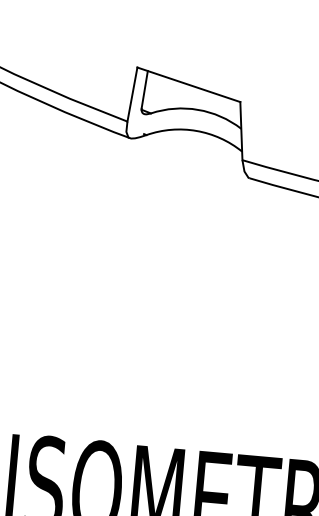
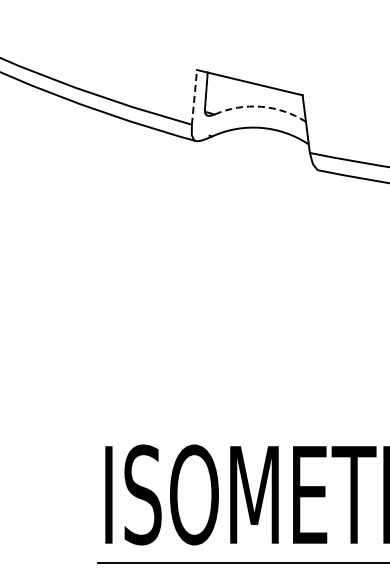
line: (132, 93) -> (194, 96), solid -> dashed
arc: (198, 109) -> (261, 106), solid -> dashed

